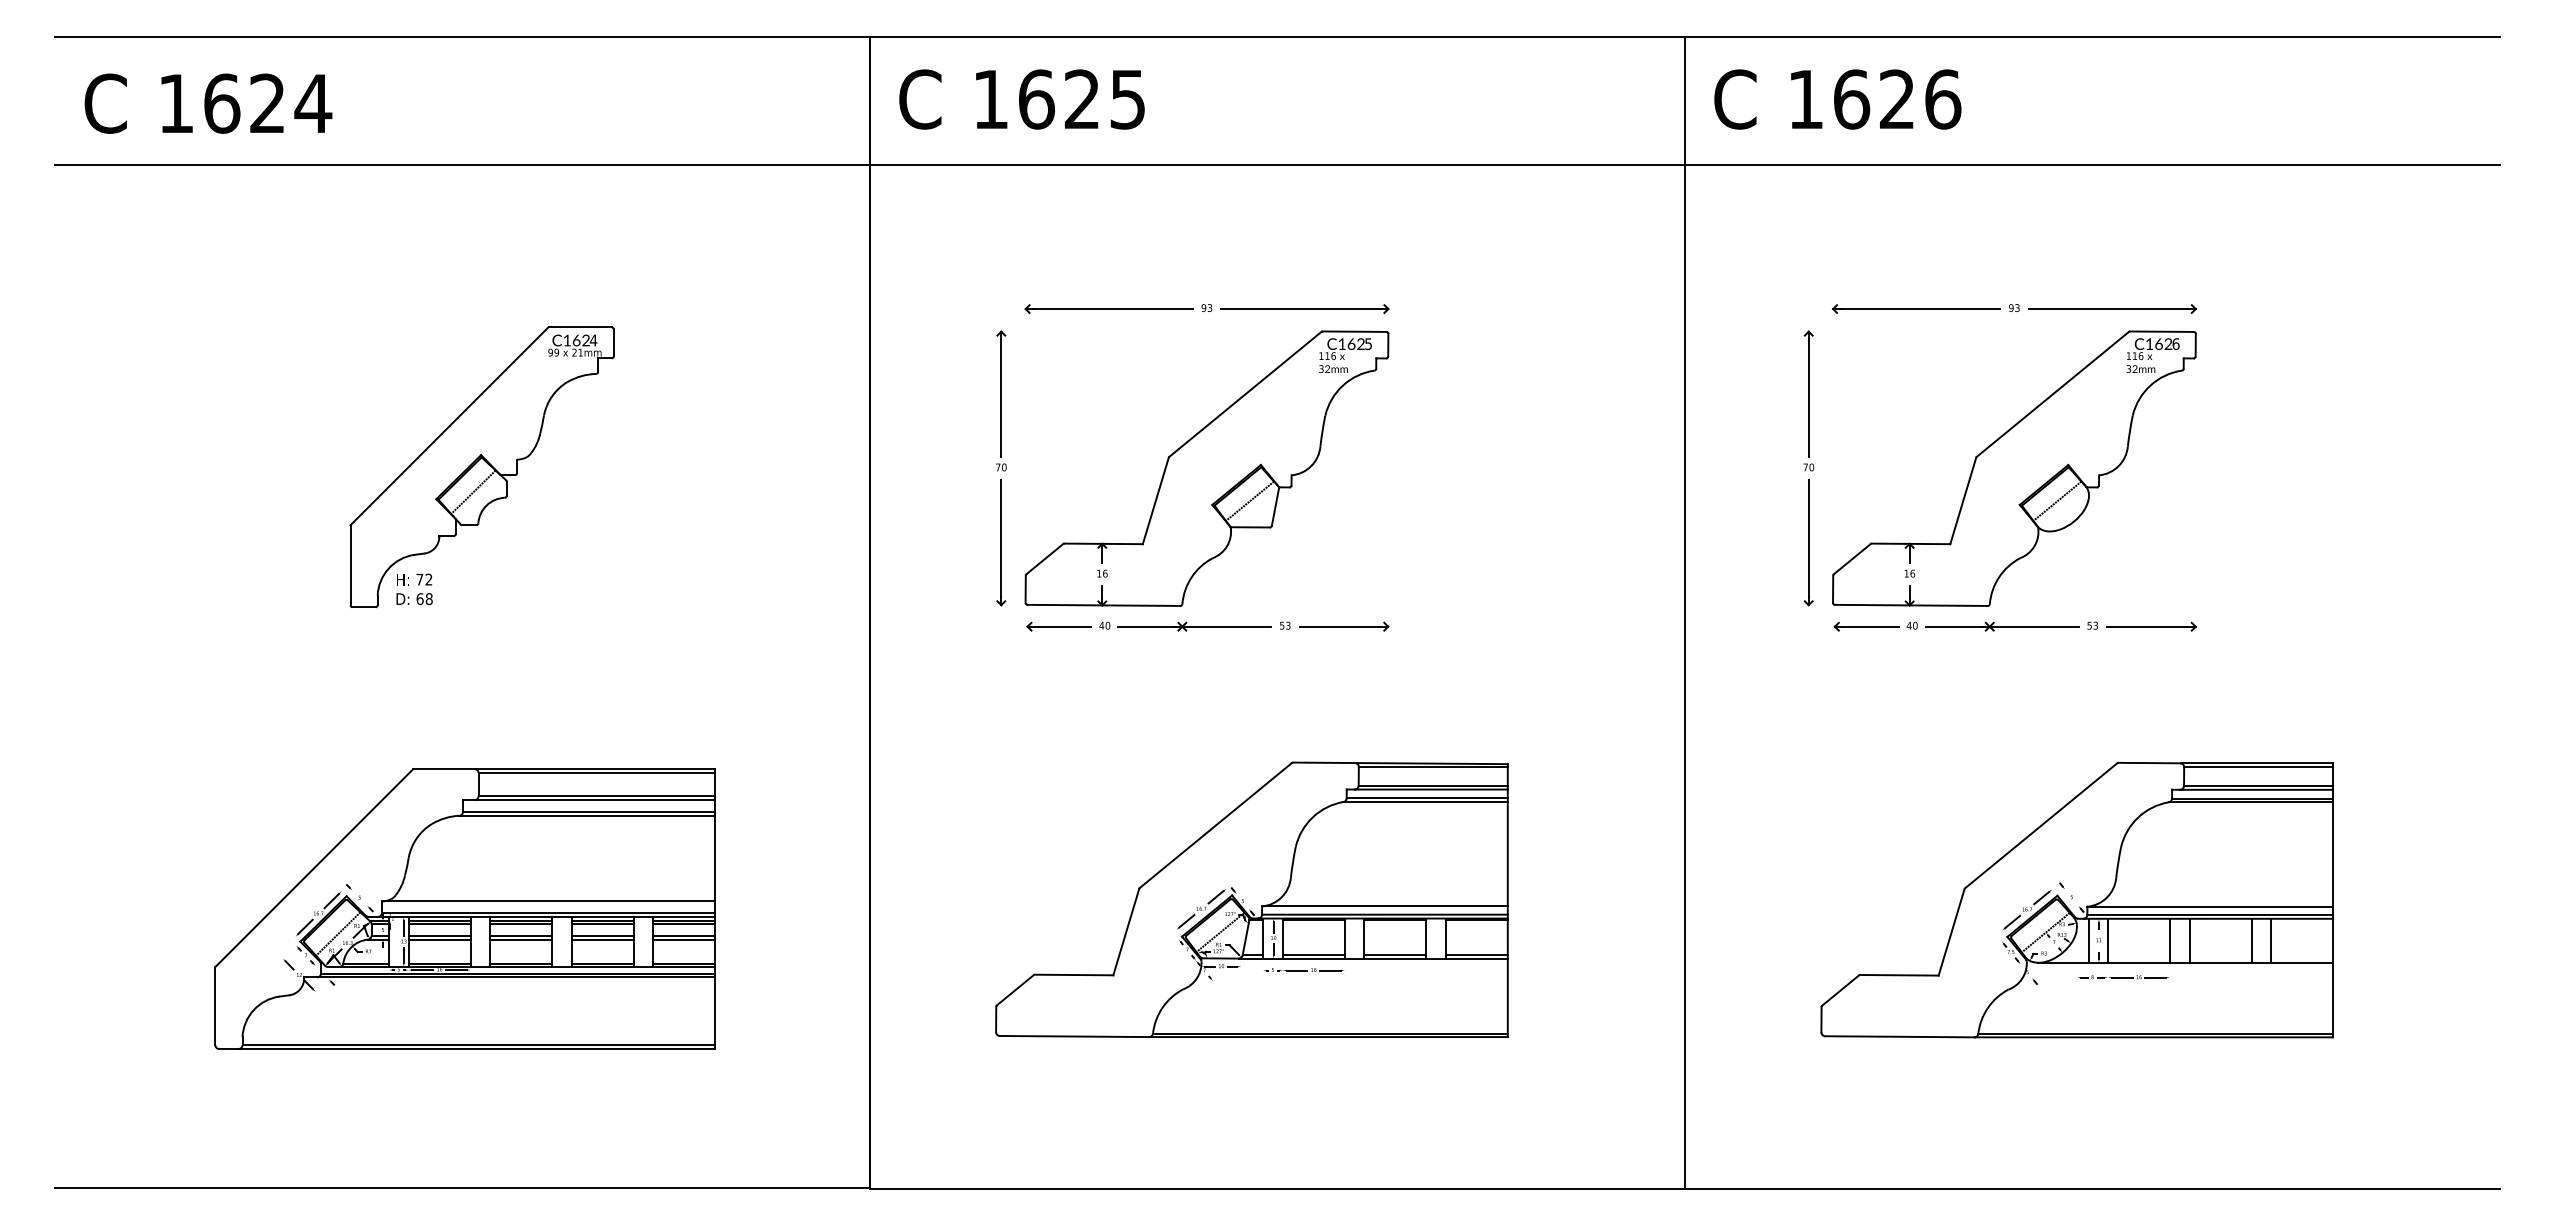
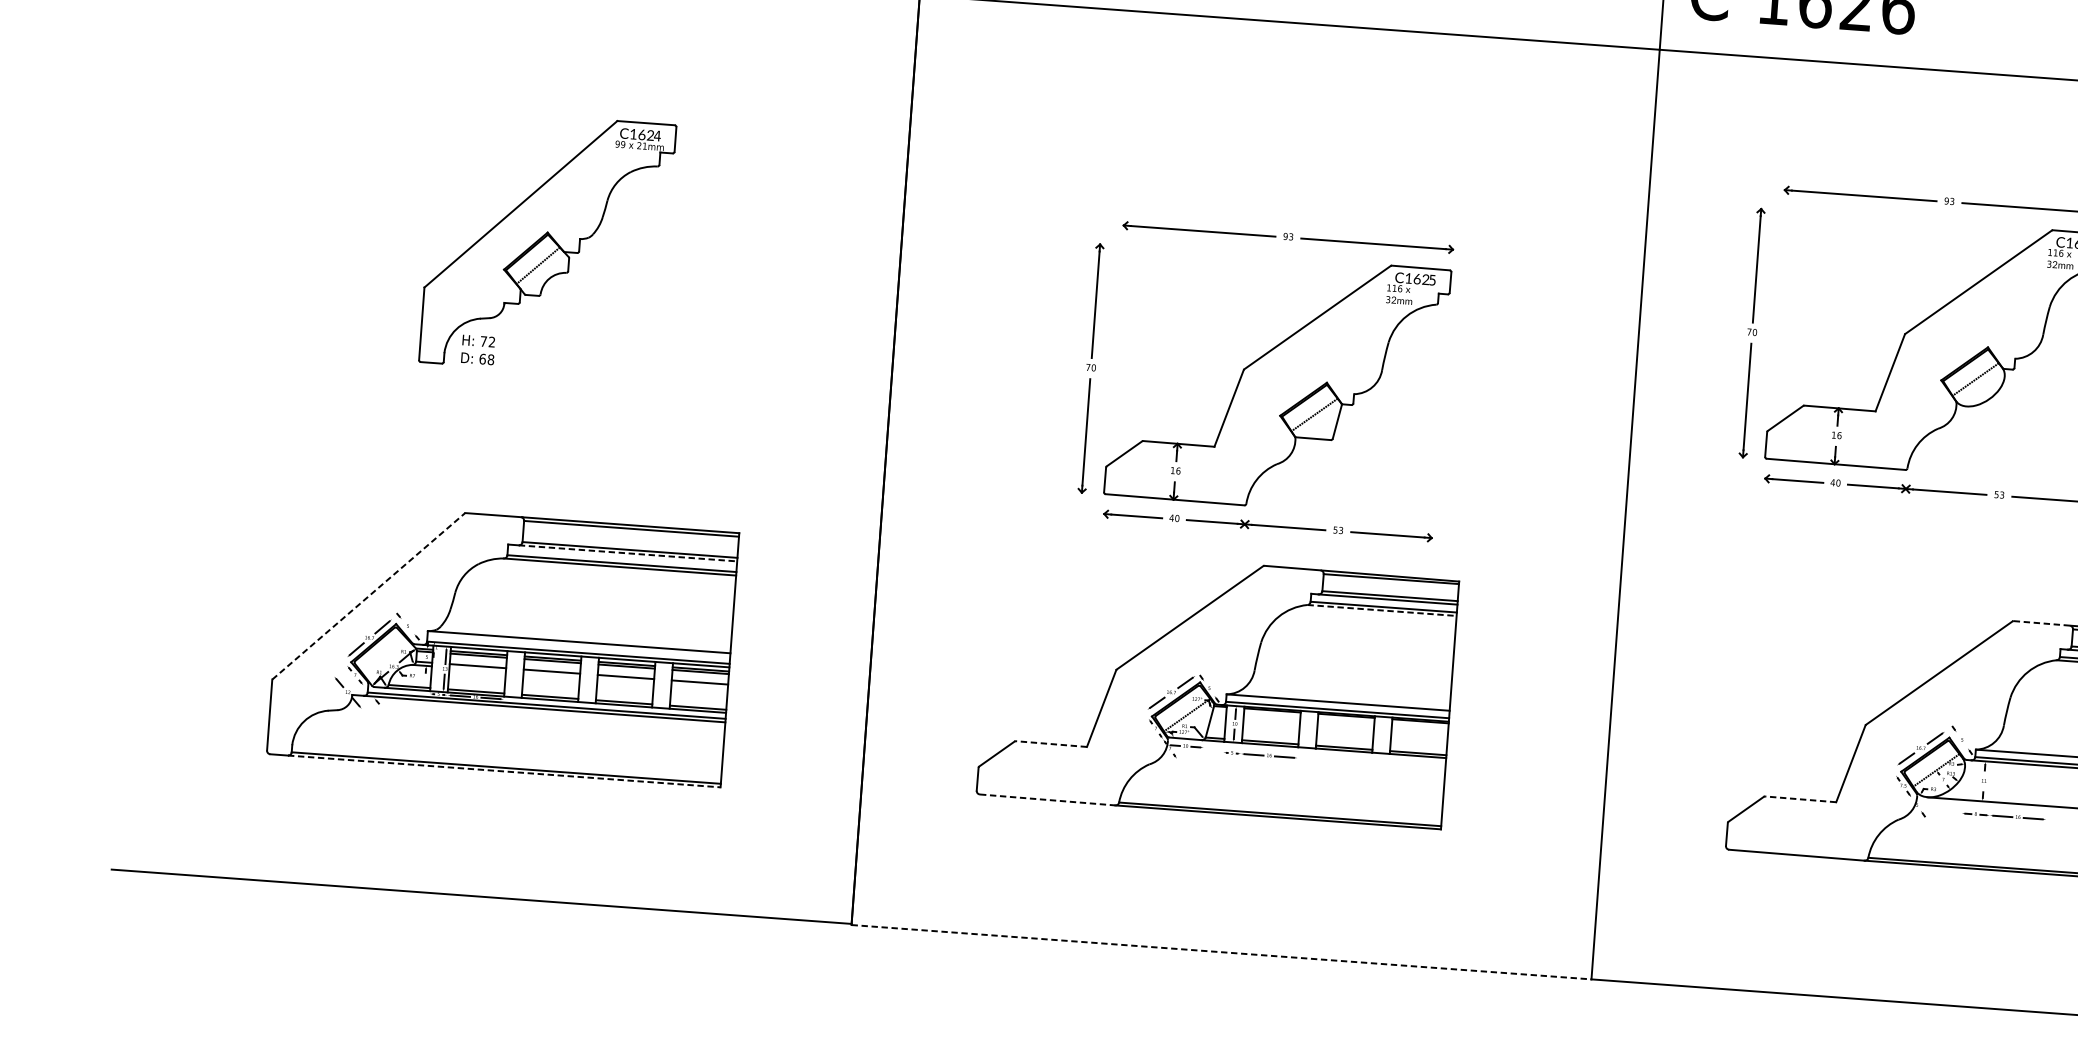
part: (1192, 467) -> (1264, 380), moved
line: (2150, 763) -> (2042, 623), solid -> dashed
line: (595, 800) -> (628, 553), solid -> dashed
line: (1426, 802) -> (1382, 610), solid -> dashed
line: (314, 868) -> (368, 596), solid -> dashed
line: (338, 933) -> (386, 657), removed
line: (439, 939) -> (477, 669), removed
line: (521, 939) -> (552, 675), removed
line: (602, 939) -> (625, 680), removed
line: (684, 939) -> (700, 685), removed
line: (2088, 940) -> (1974, 780), removed
line: (2108, 940) -> (1992, 781), removed
line: (2170, 940) -> (2049, 785), removed
line: (2189, 940) -> (2066, 787), removed
line: (1073, 975) -> (1050, 744), solid -> dashed
line: (1898, 975) -> (1799, 799), solid -> dashed
line: (1074, 1036) -> (1047, 799), solid -> dashed
line: (477, 1049) -> (504, 771), solid -> dashed
line: (1277, 1189) -> (1221, 952), solid -> dashed

